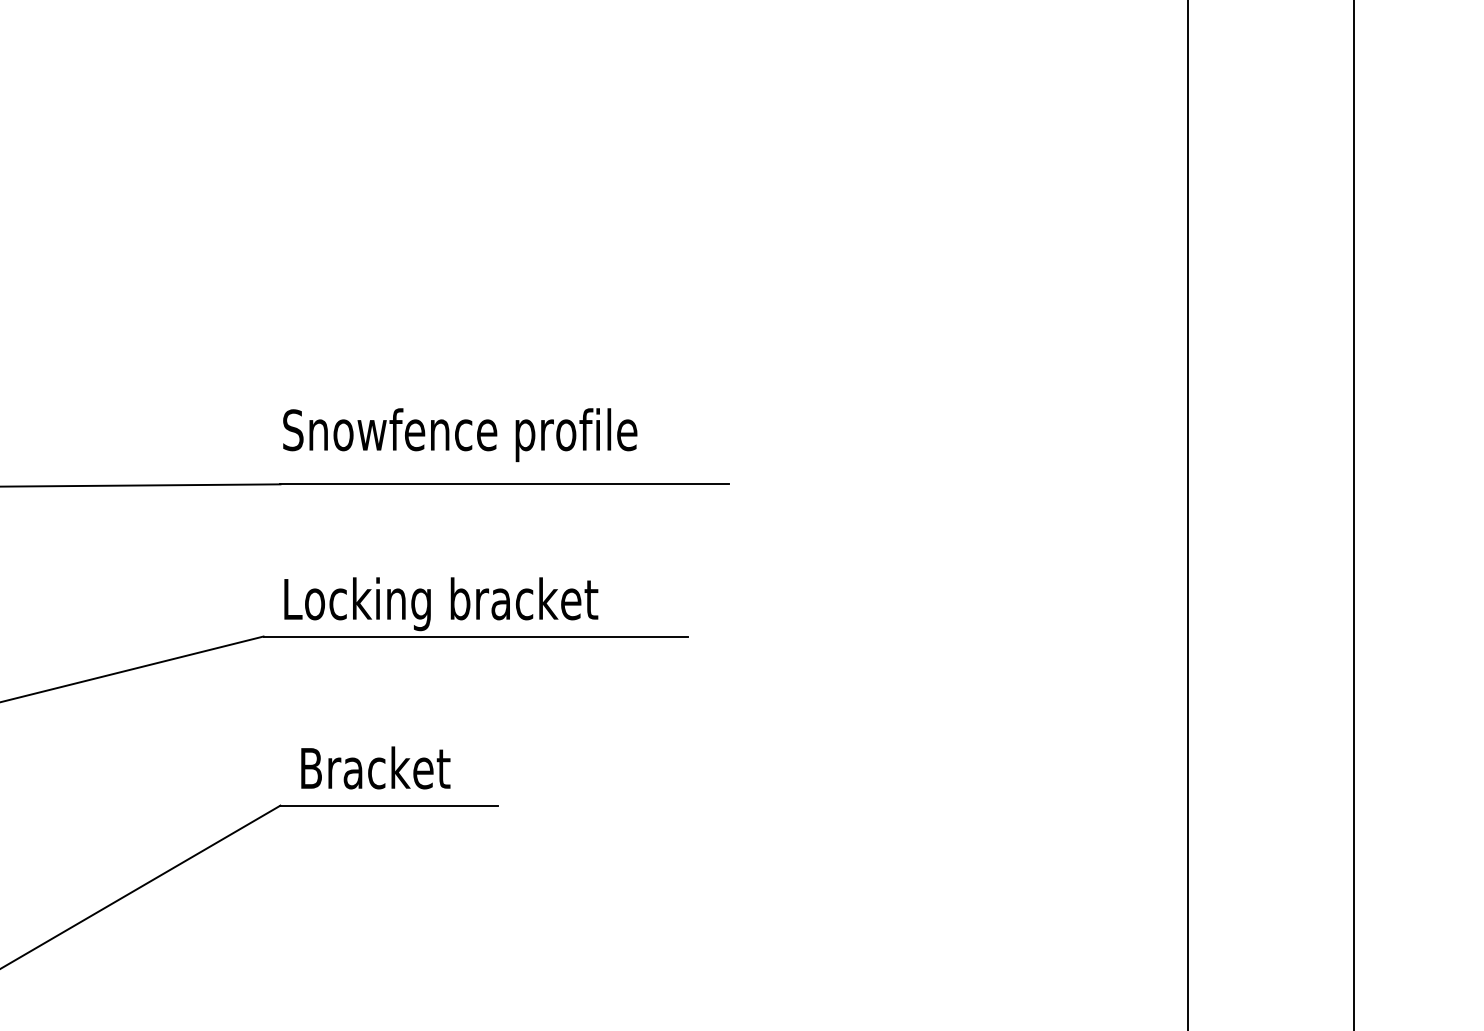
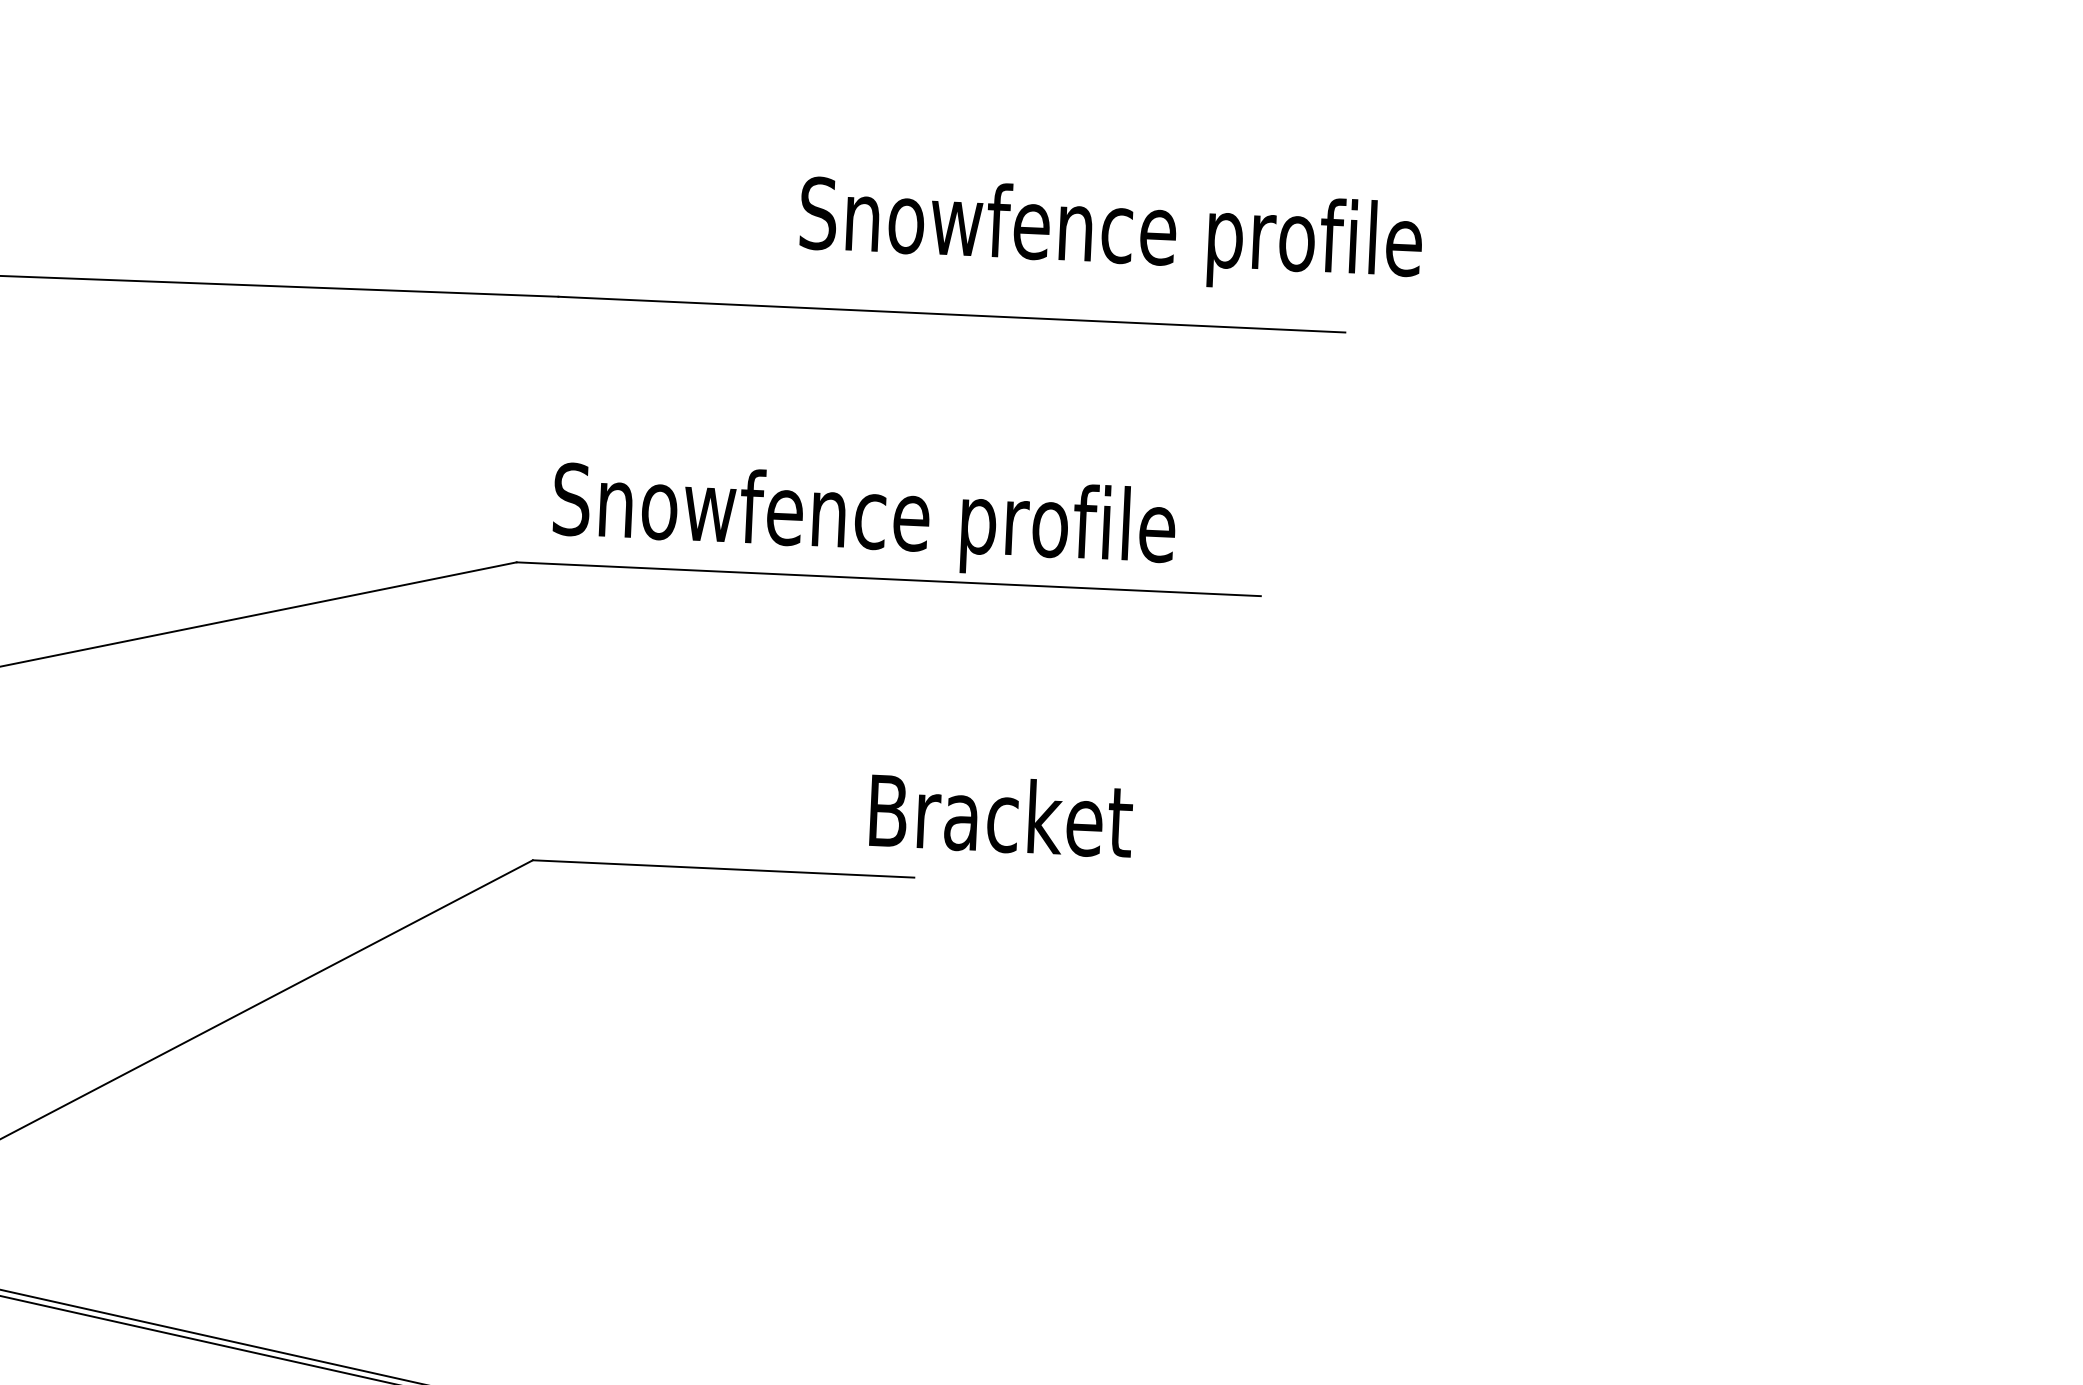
text: (460, 435) -> (1111, 235), moved
text: (460, 604) -> (864, 521), Locking bracket -> Snowfence profile
text: (375, 767) -> (1000, 814), moved

